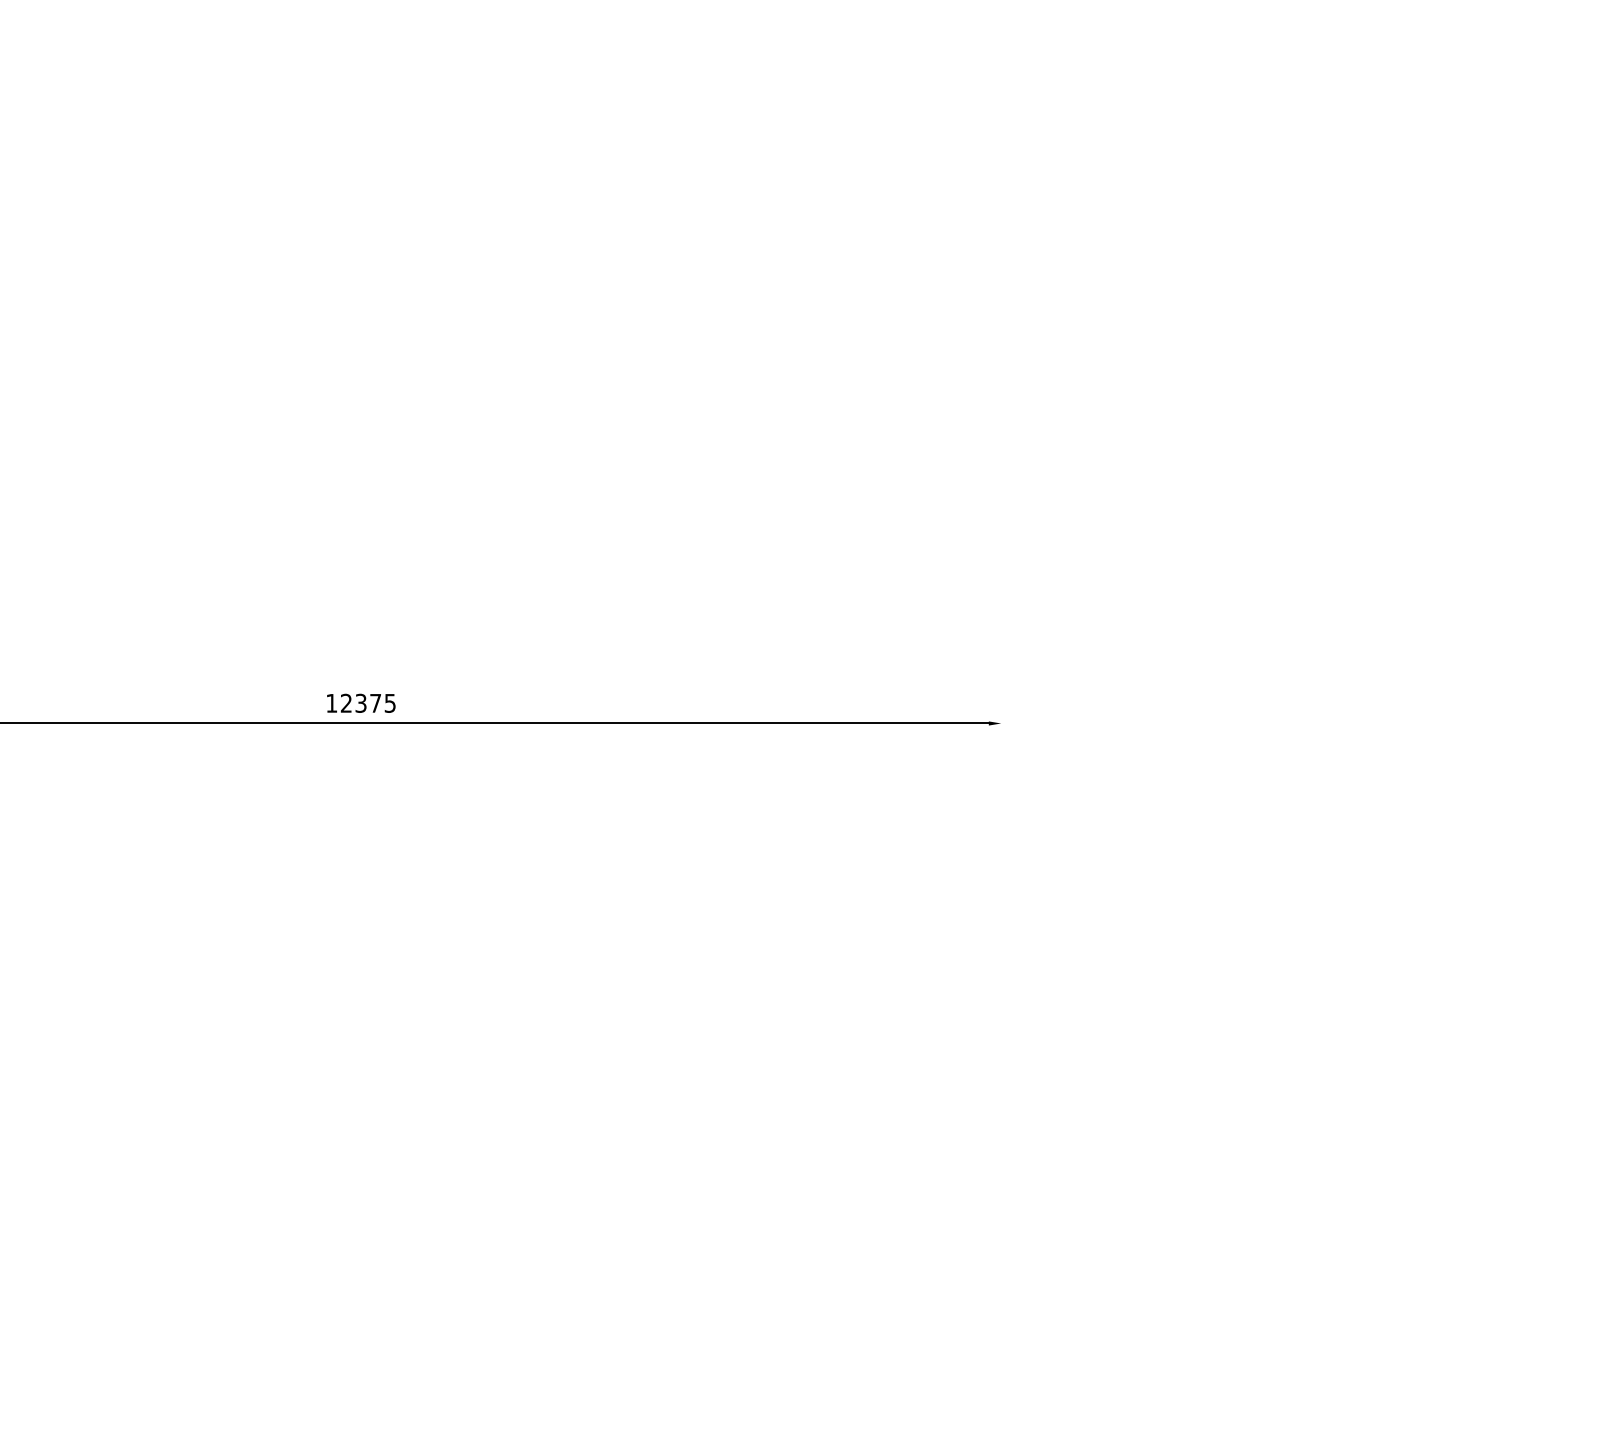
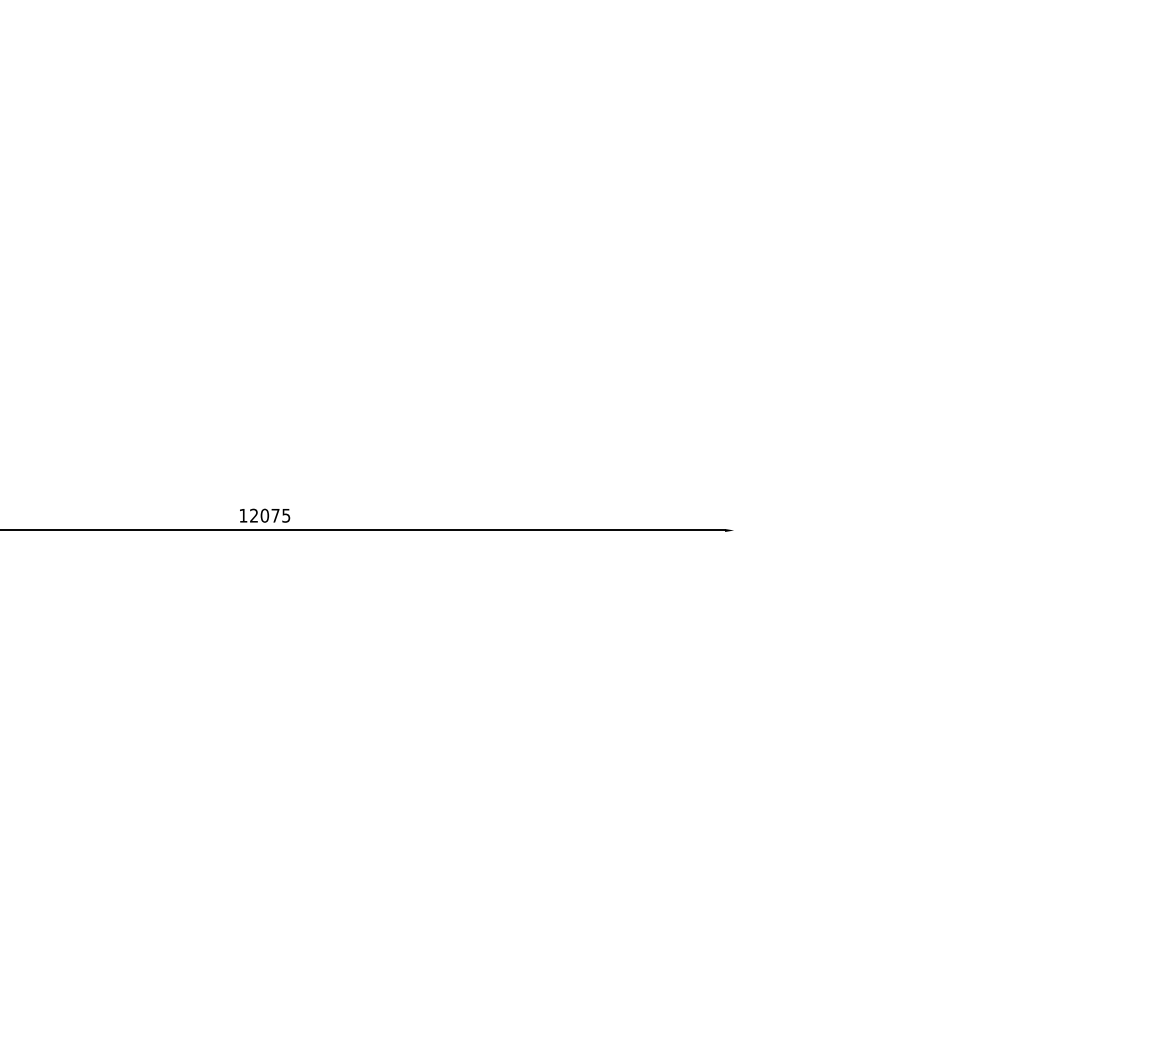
text: (360, 702) -> (264, 515), 12375 -> 12075

